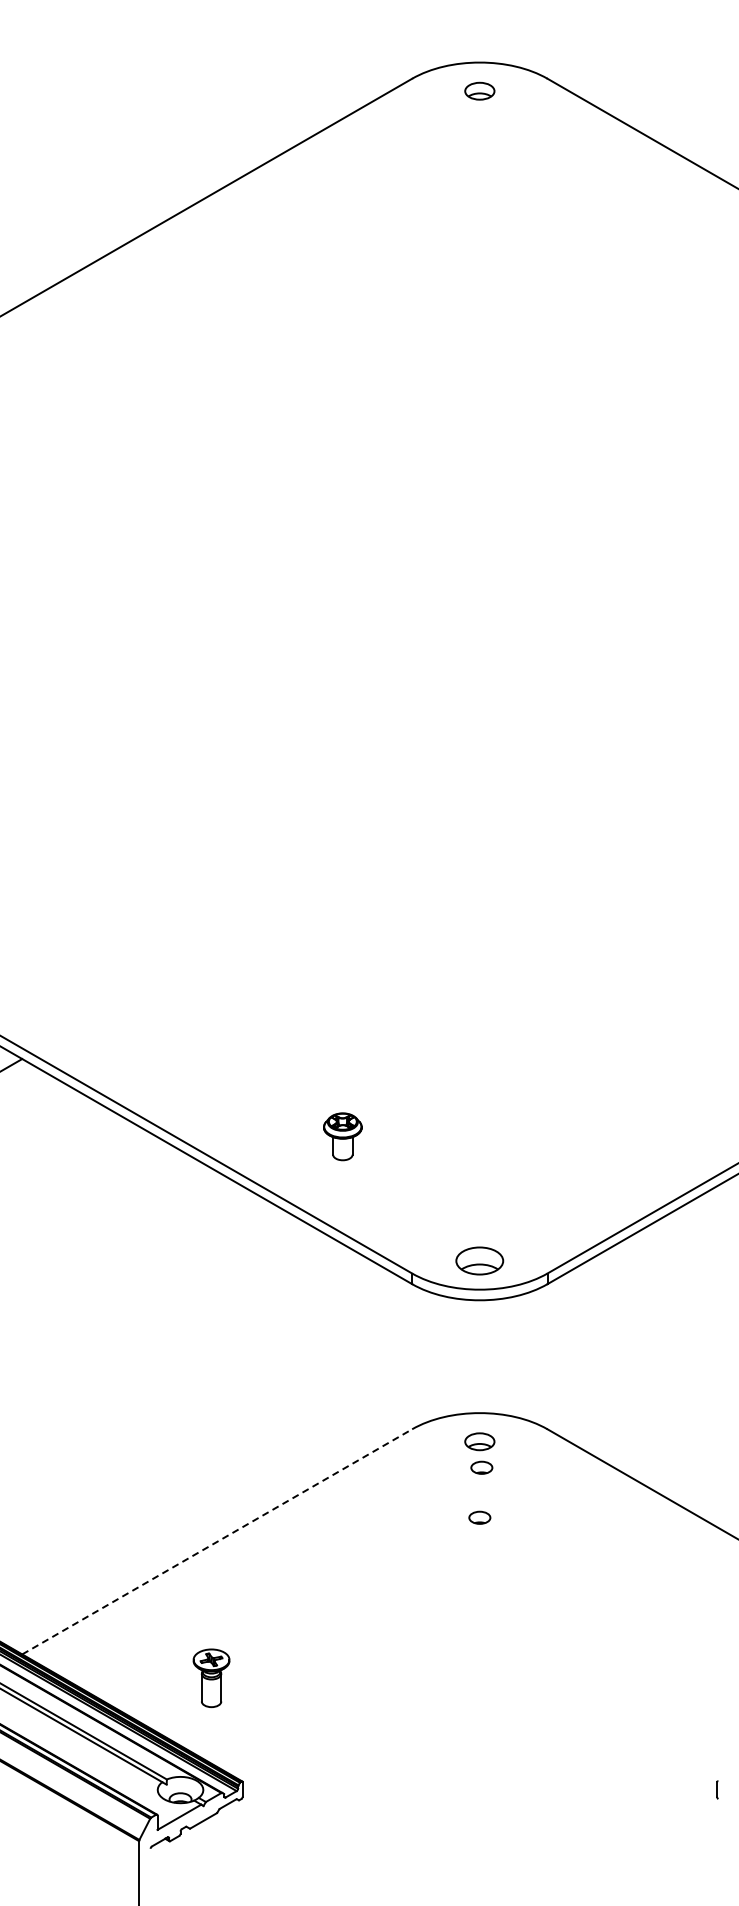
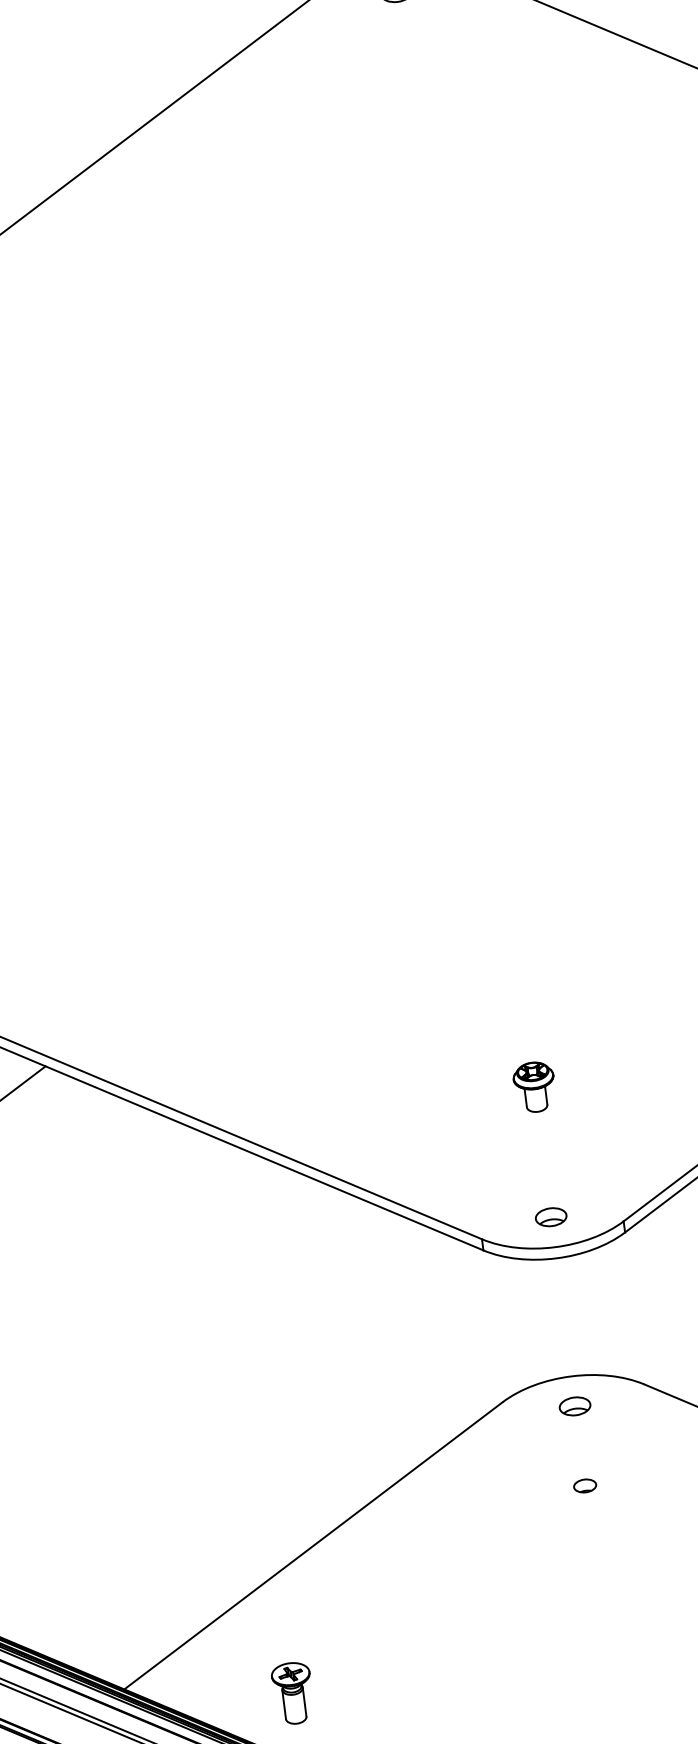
part: (342, 1136) -> (534, 1086), moved
part: (479, 1260) -> (550, 1216), size x0.62
part: (481, 1467) -> (580, 1433), removed
line: (217, 1541) -> (313, 1545), dashed -> solid
part: (211, 1678) -> (293, 1693), moved

